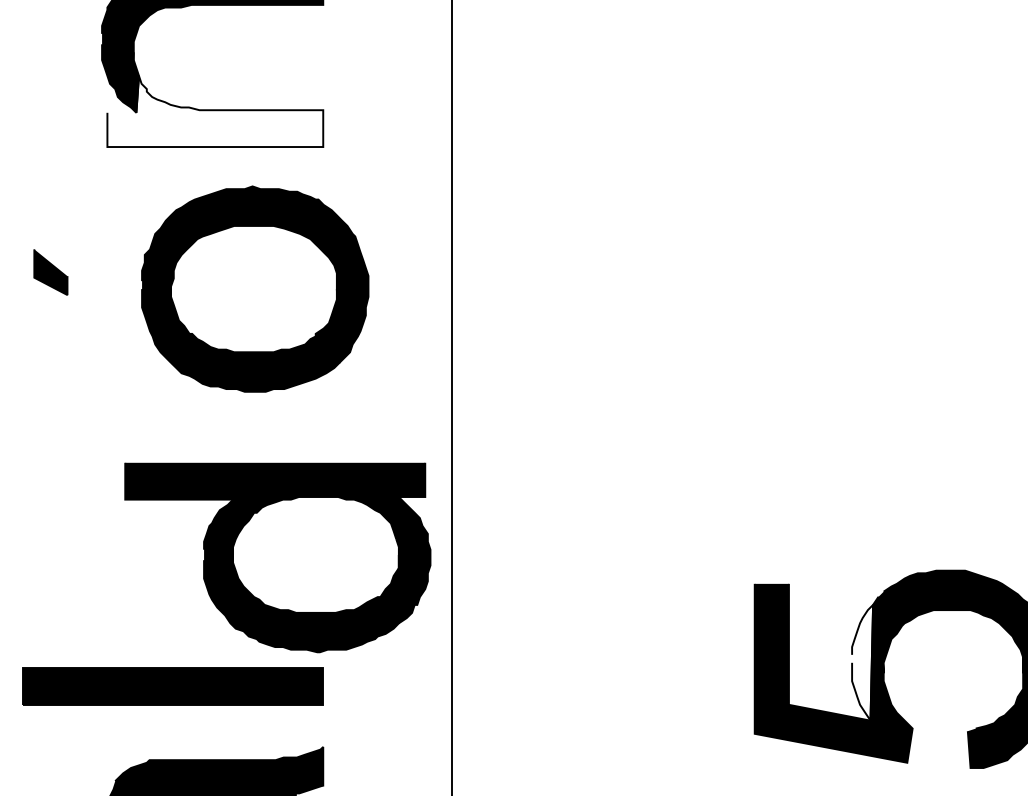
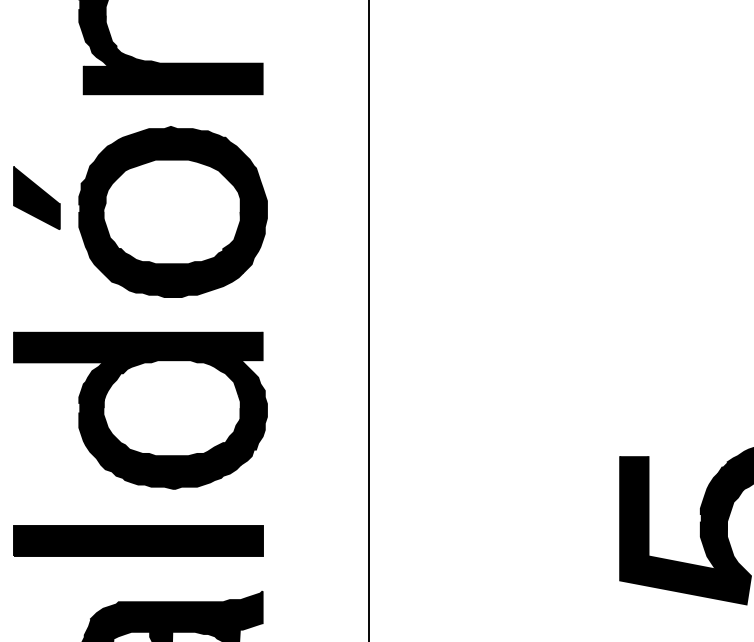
fill: (215, 111) -> (173, 64), added
part: (50, 272) -> (36, 198), size x1.67
part: (255, 288) -> (173, 211), moved
part: (277, 557) -> (140, 410), moved
fill: (862, 662) -> (709, 521), added

